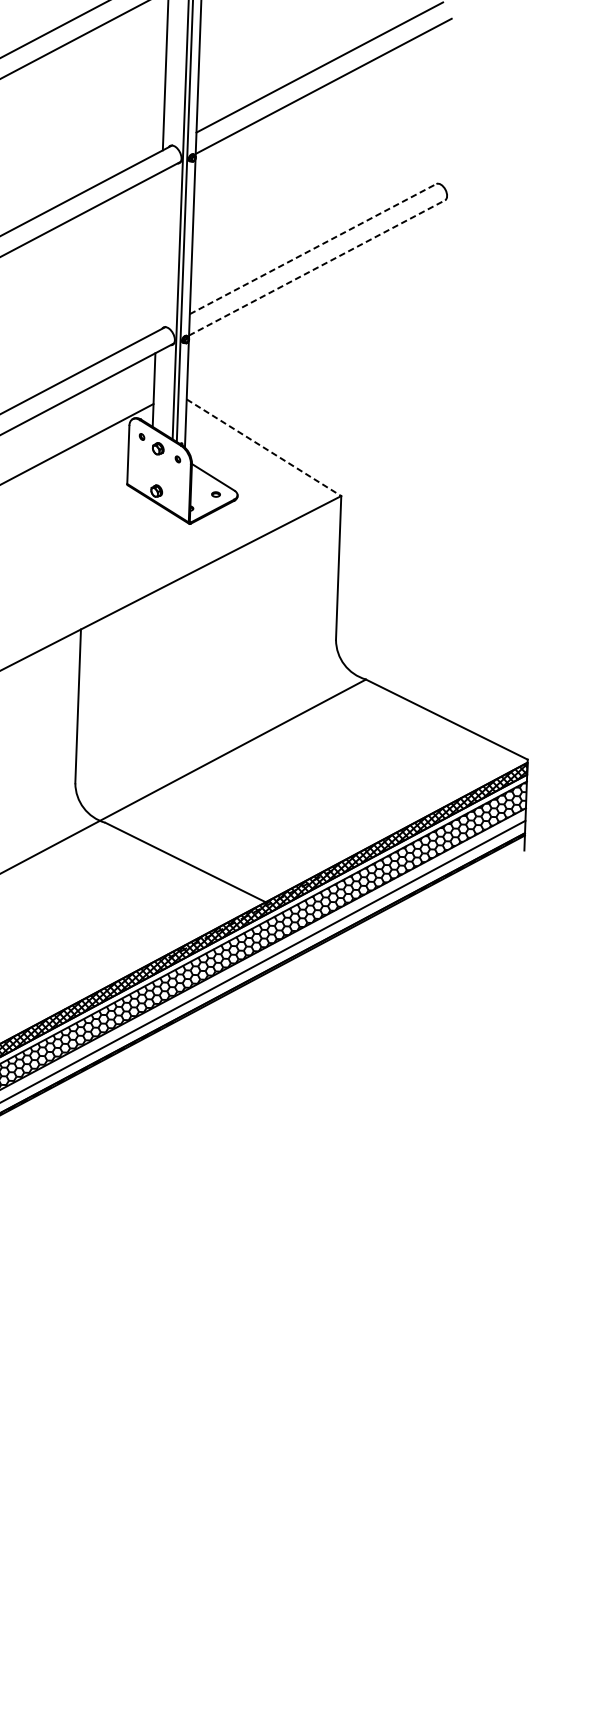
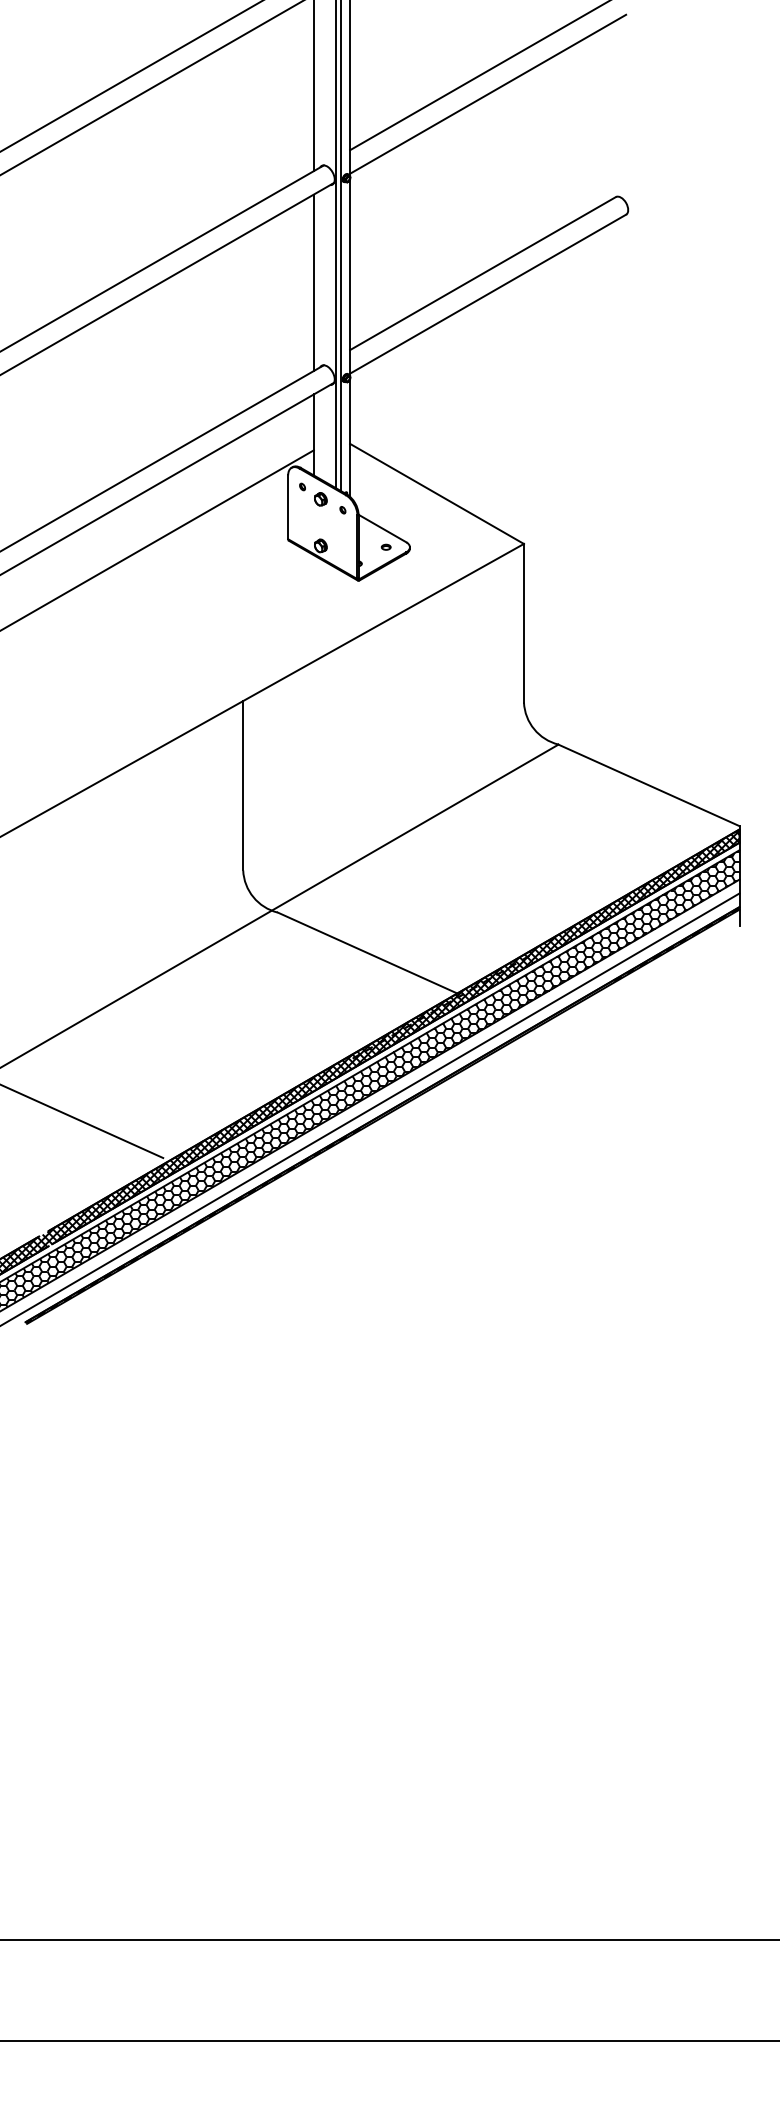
line: (313, 249) -> (483, 273), dashed -> solid
line: (158, 251) -> (313, 282), added
line: (317, 267) -> (488, 293), dashed -> solid
line: (264, 448) -> (437, 494), dashed -> solid

